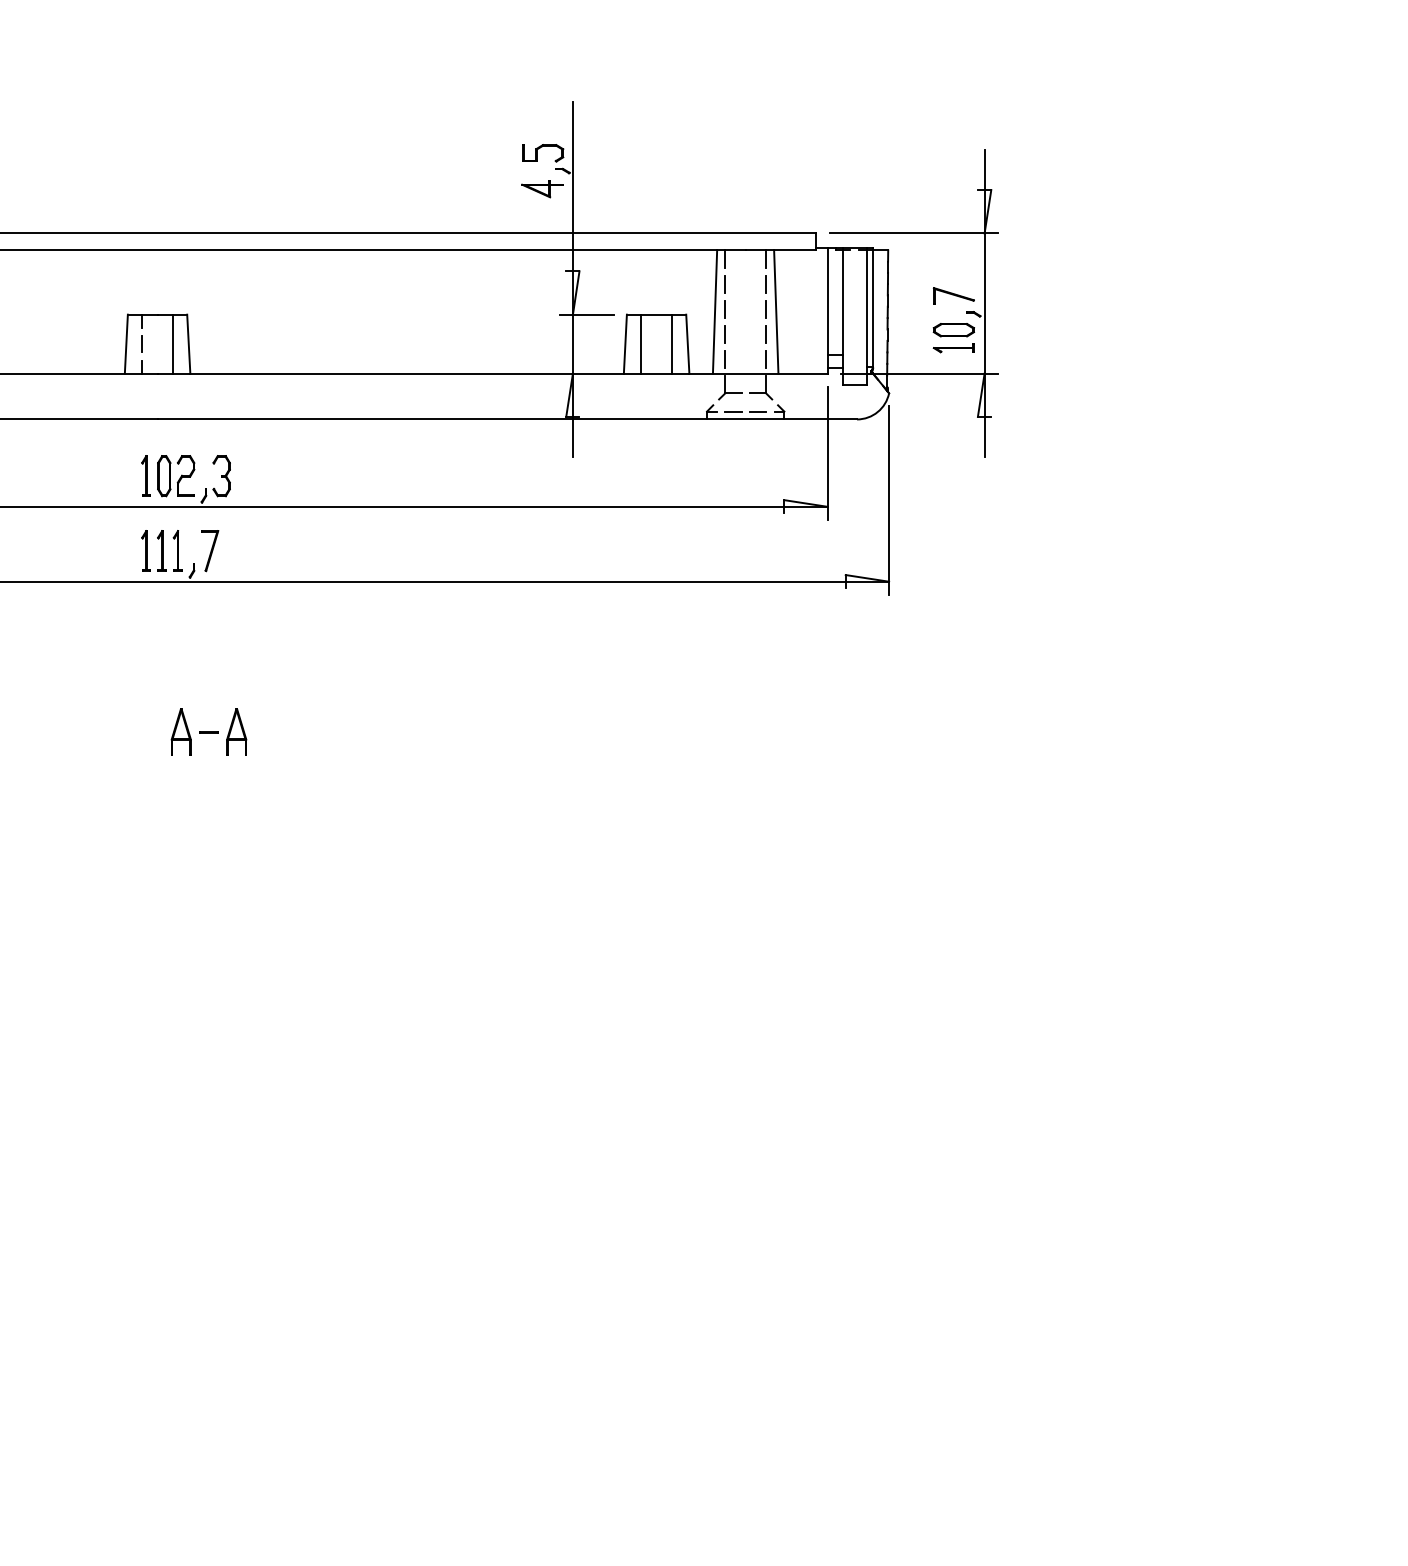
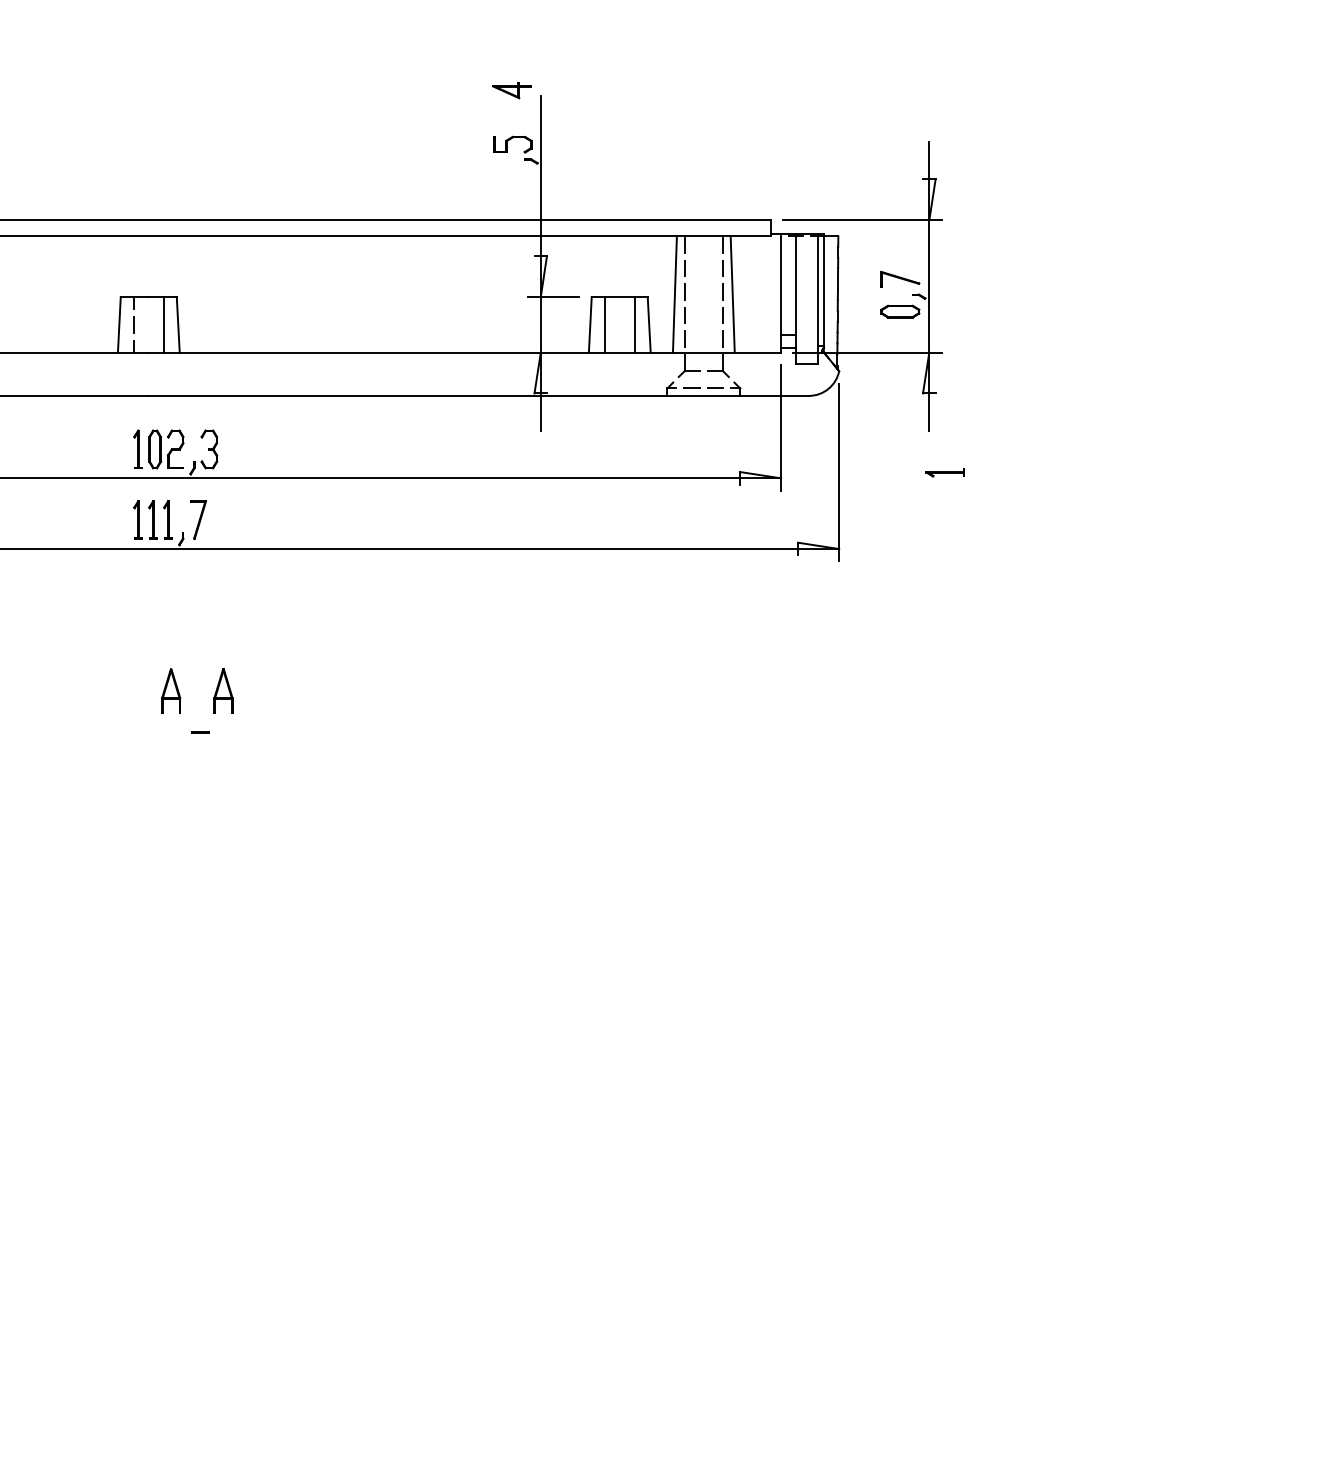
part: (541, 189) -> (511, 90), moved
part: (953, 348) -> (944, 472), moved
line: (209, 731) -> (200, 732), moved

